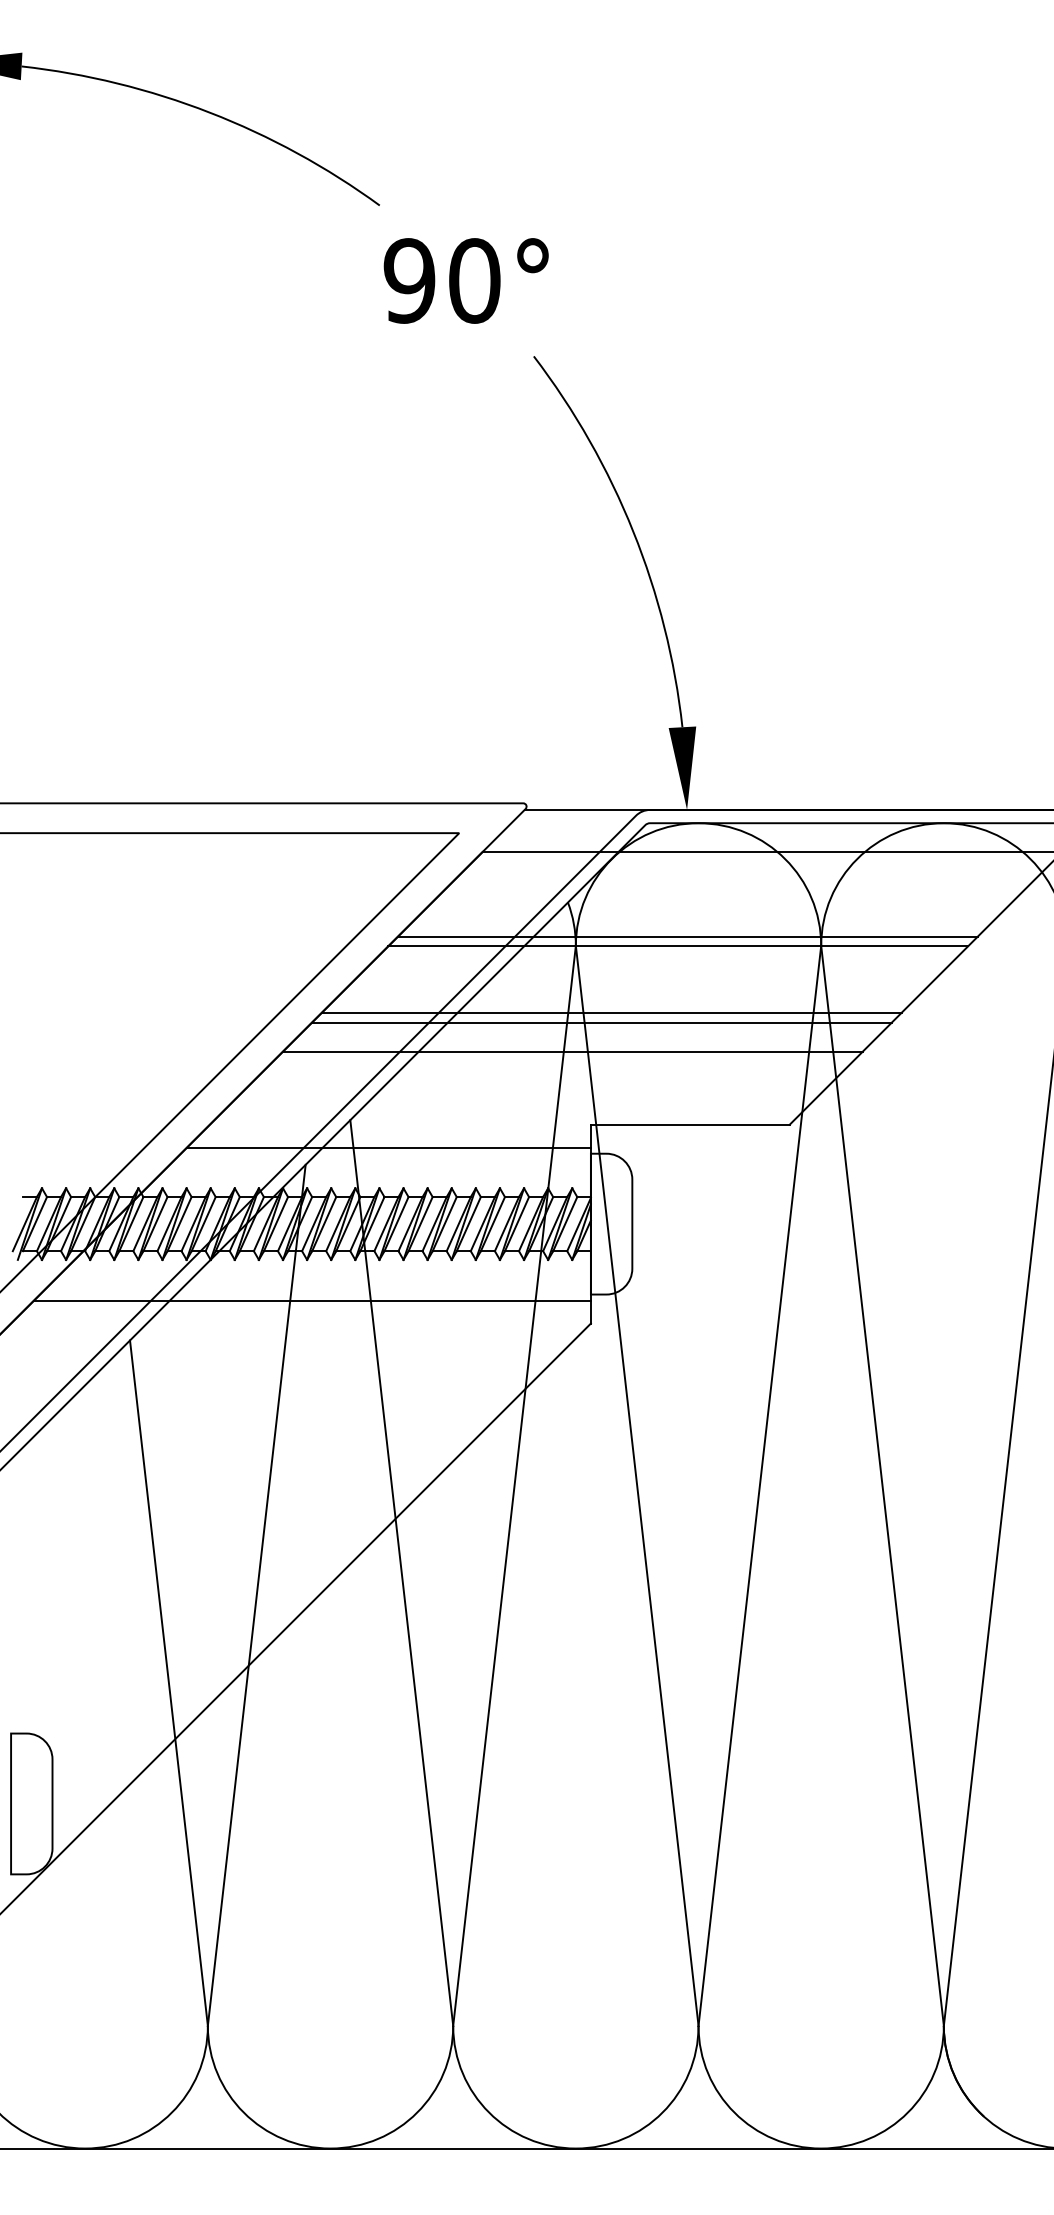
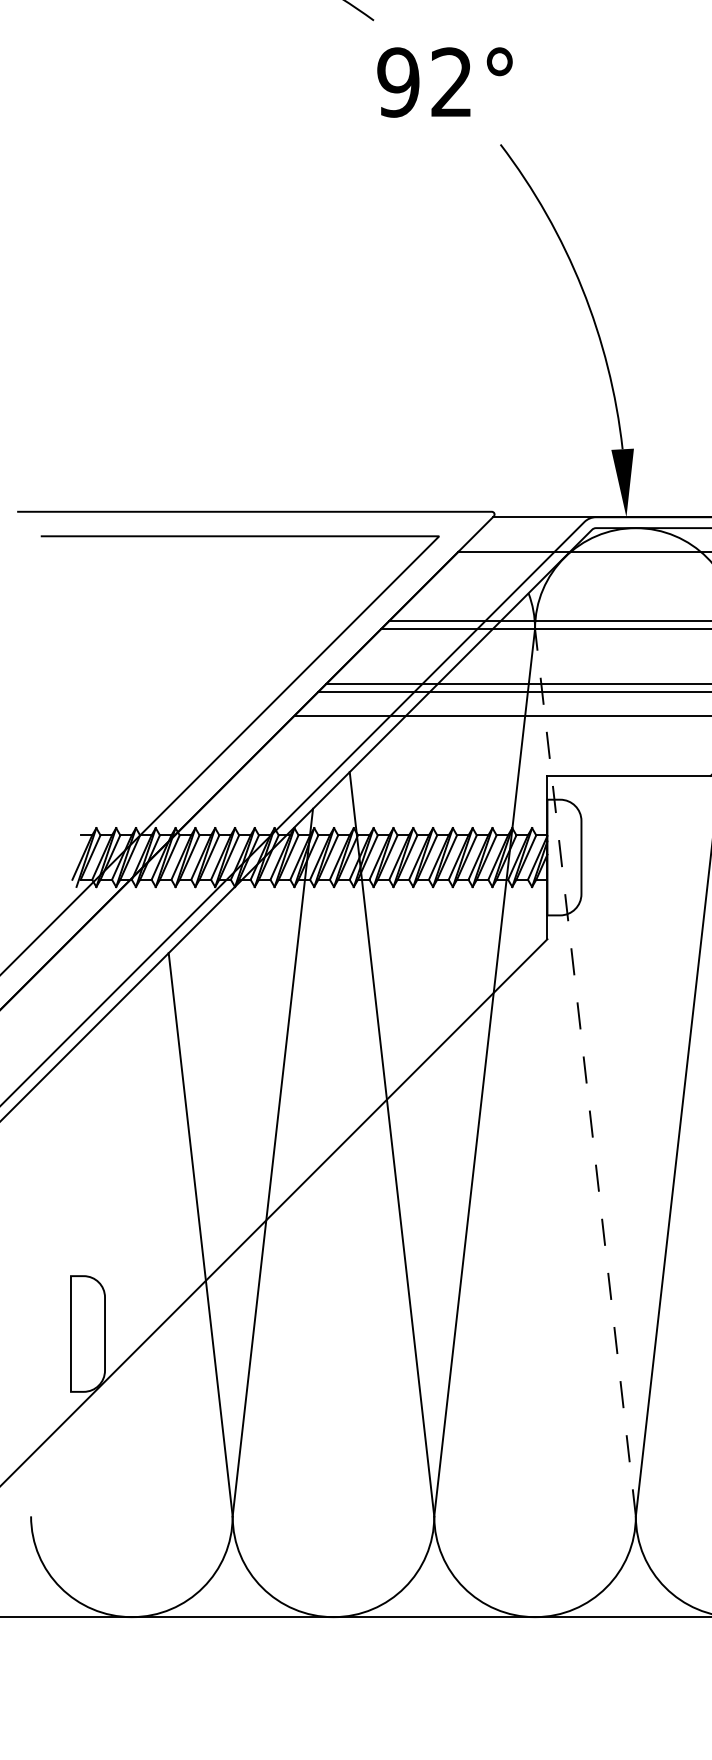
text: (474, 280) -> (451, 82), 90° -> 92°
line: (388, 1147) -> (381, 794), removed
line: (311, 1300) -> (317, 920), removed
line: (637, 1485) -> (585, 1072), solid -> dashed

